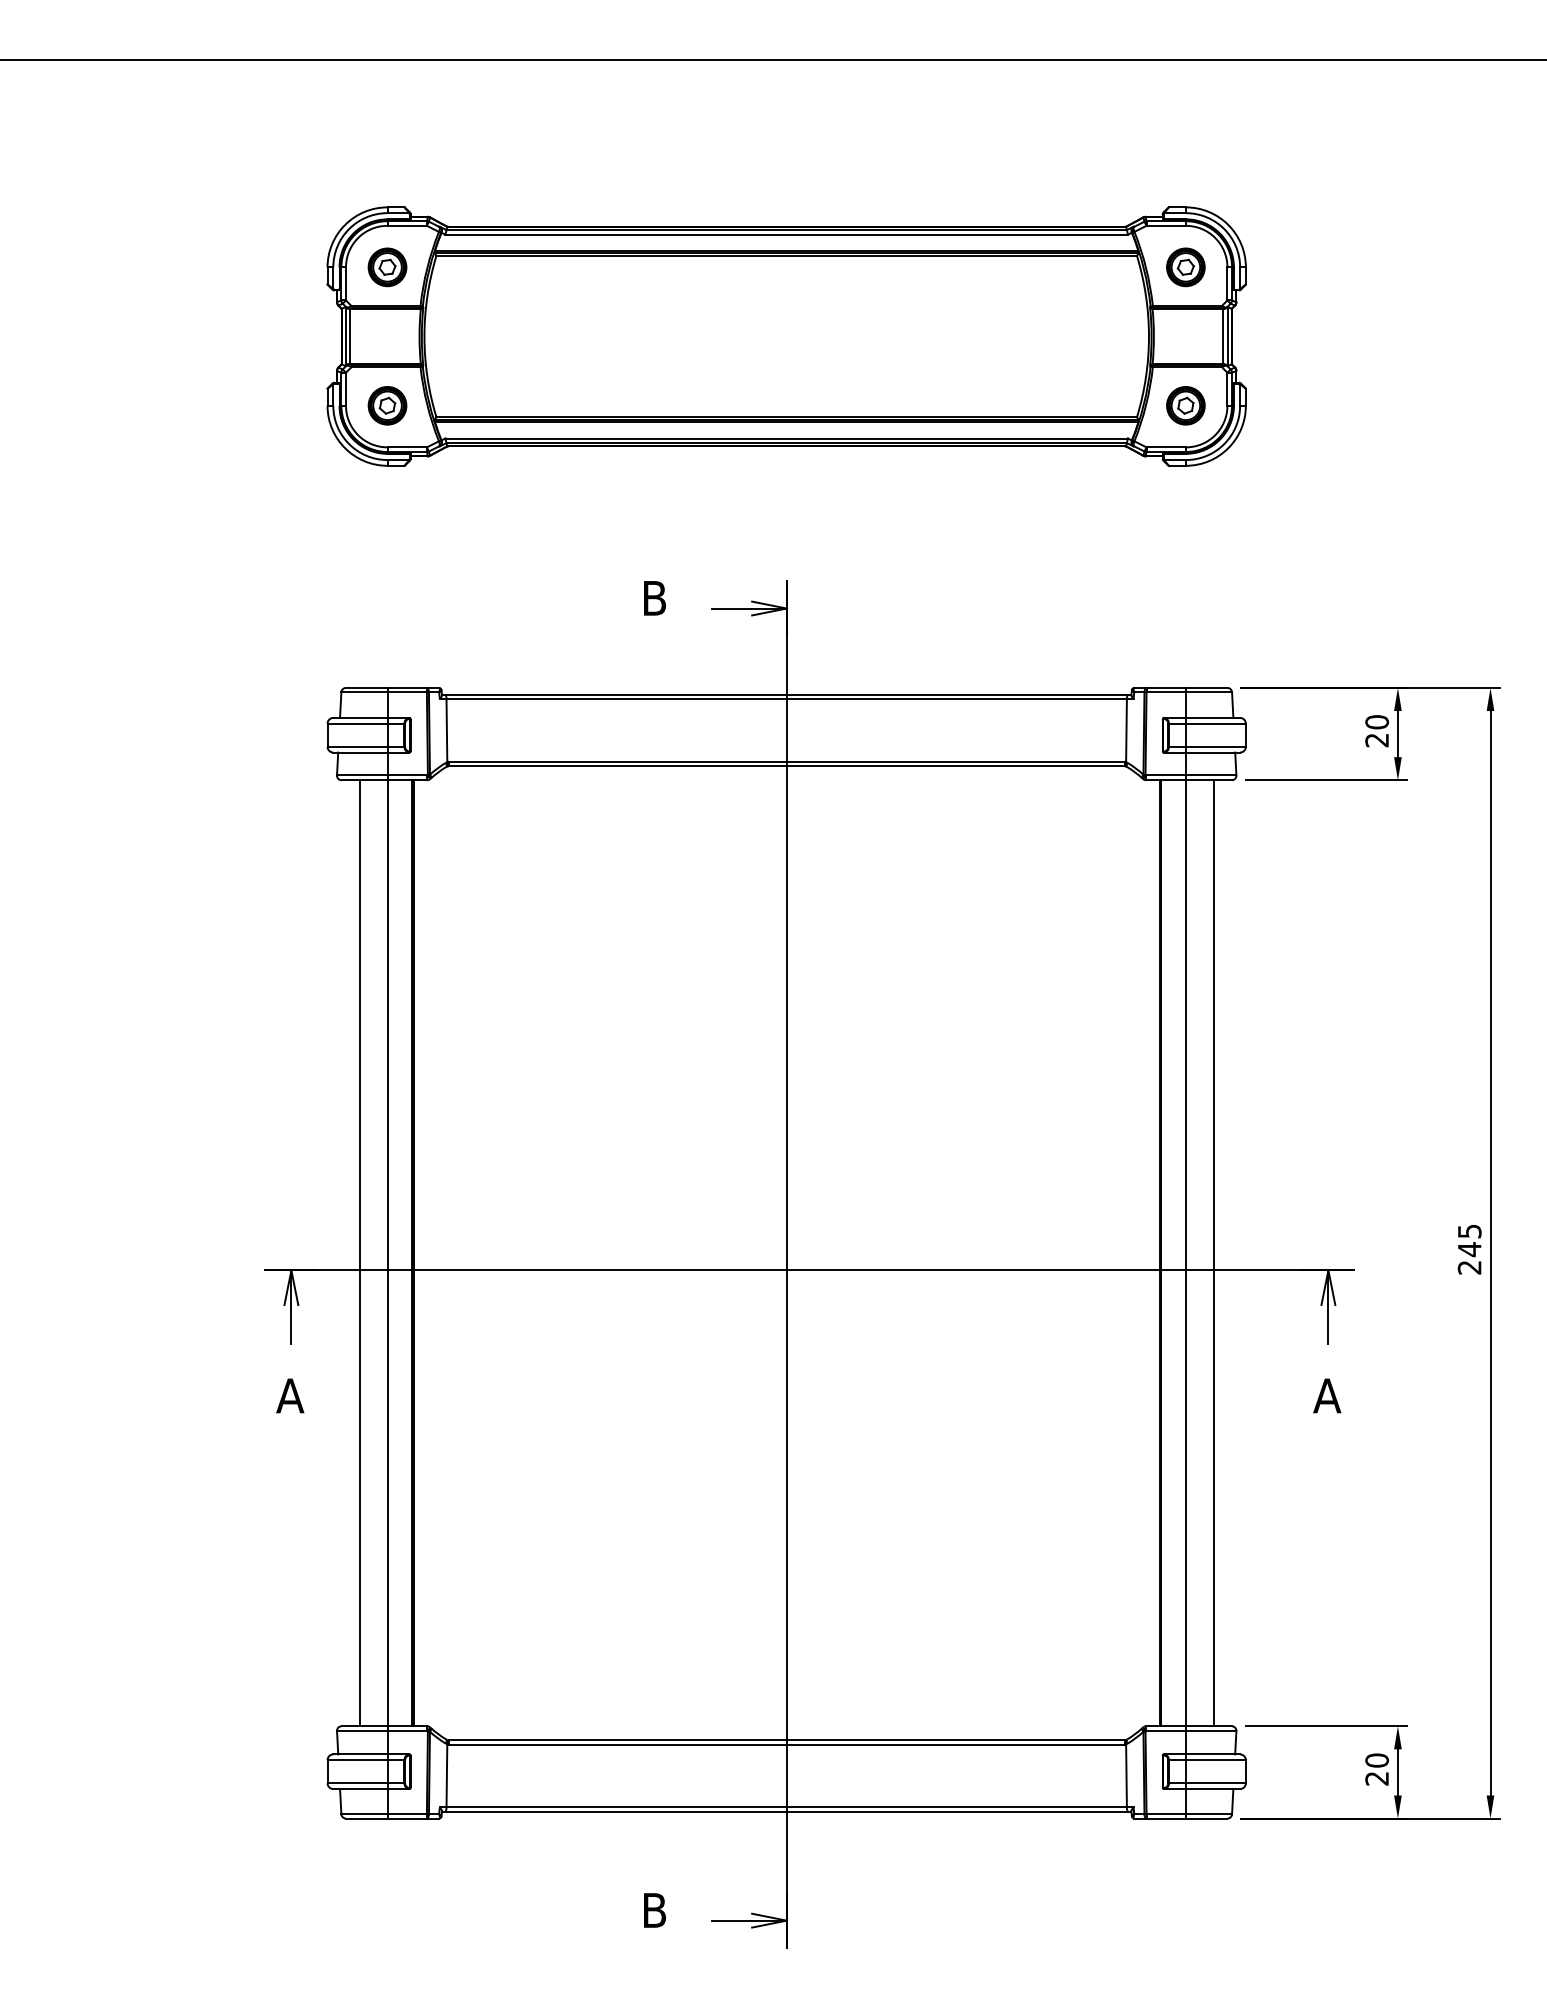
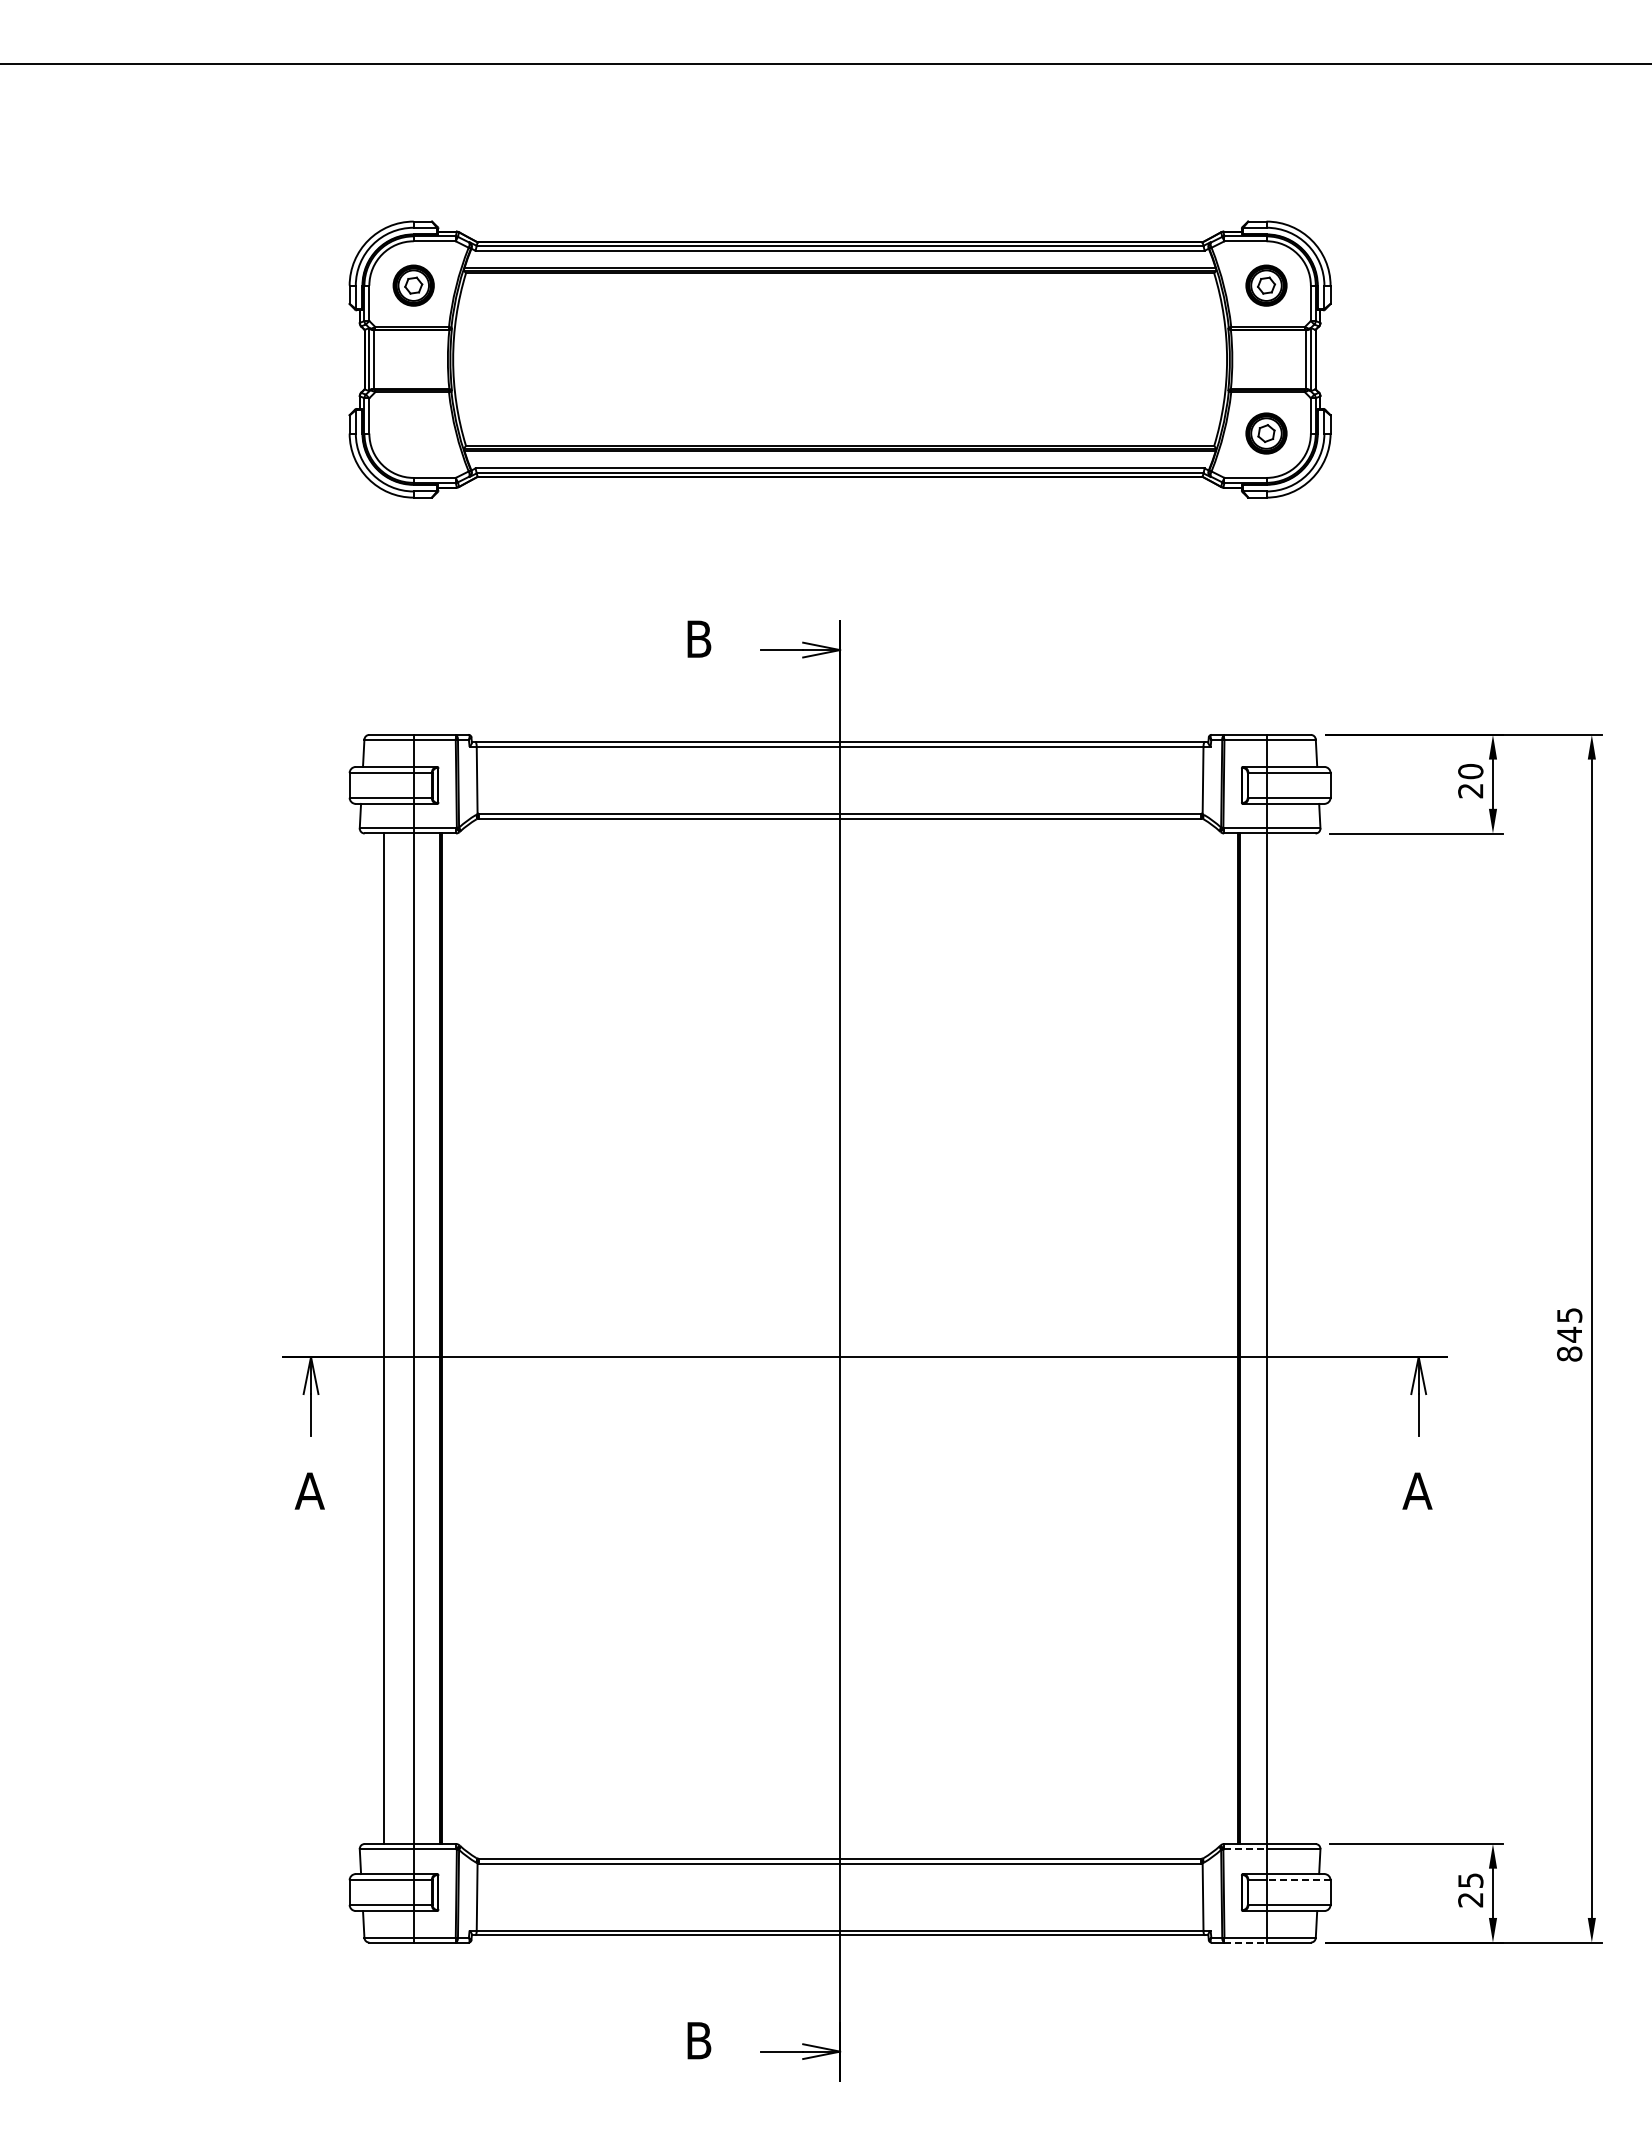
part: (387, 405) -> (413, 433), removed
line: (1213, 1253) -> (1296, 1338), removed
text: (1469, 1267) -> (1569, 1353), 245 -> 845
line: (1166, 1731) -> (1245, 1849), solid -> dashed
line: (1215, 1760) -> (1298, 1880), solid -> dashed
text: (1376, 1760) -> (1470, 1880), 20 -> 25
line: (1166, 1818) -> (1245, 1942), solid -> dashed

